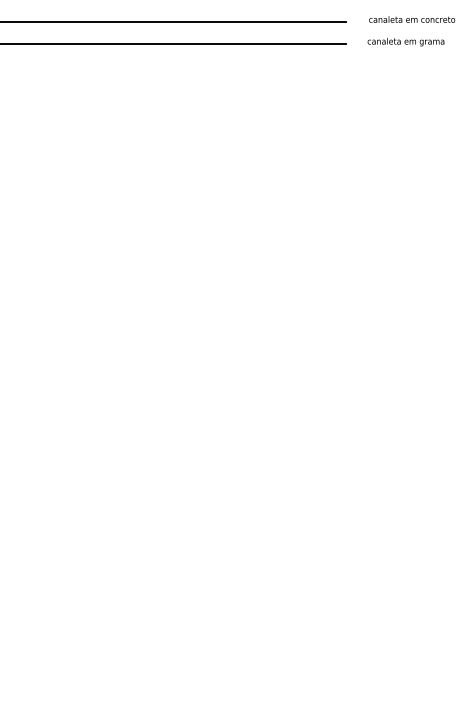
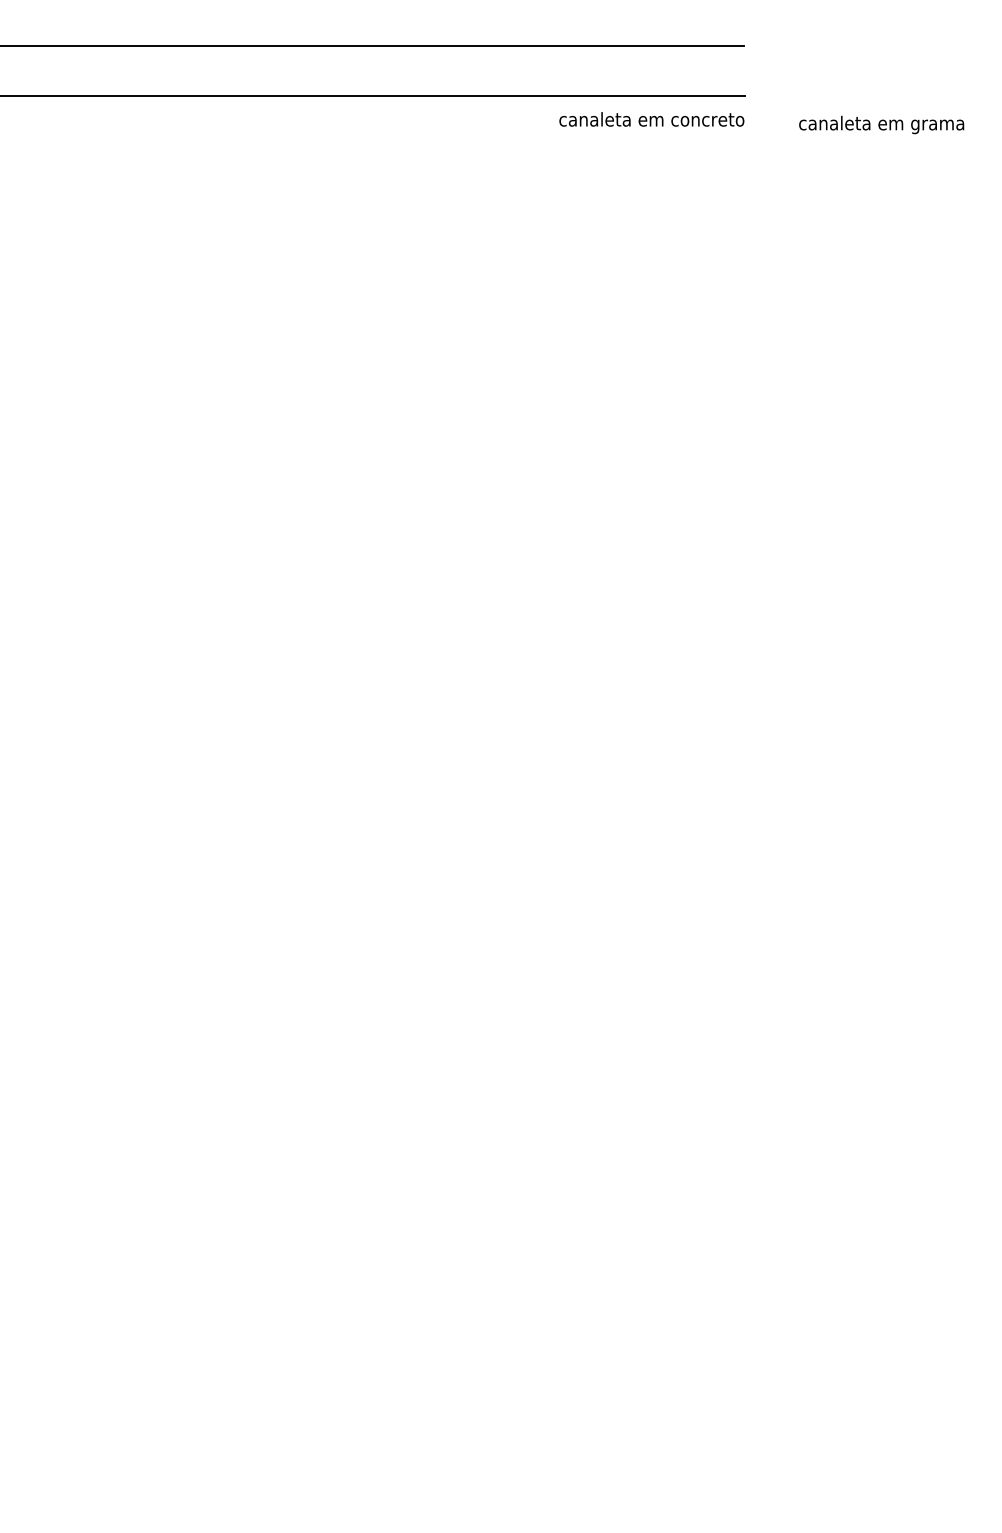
text: (412, 19) -> (652, 119), moved
text: (405, 42) -> (880, 125), moved

